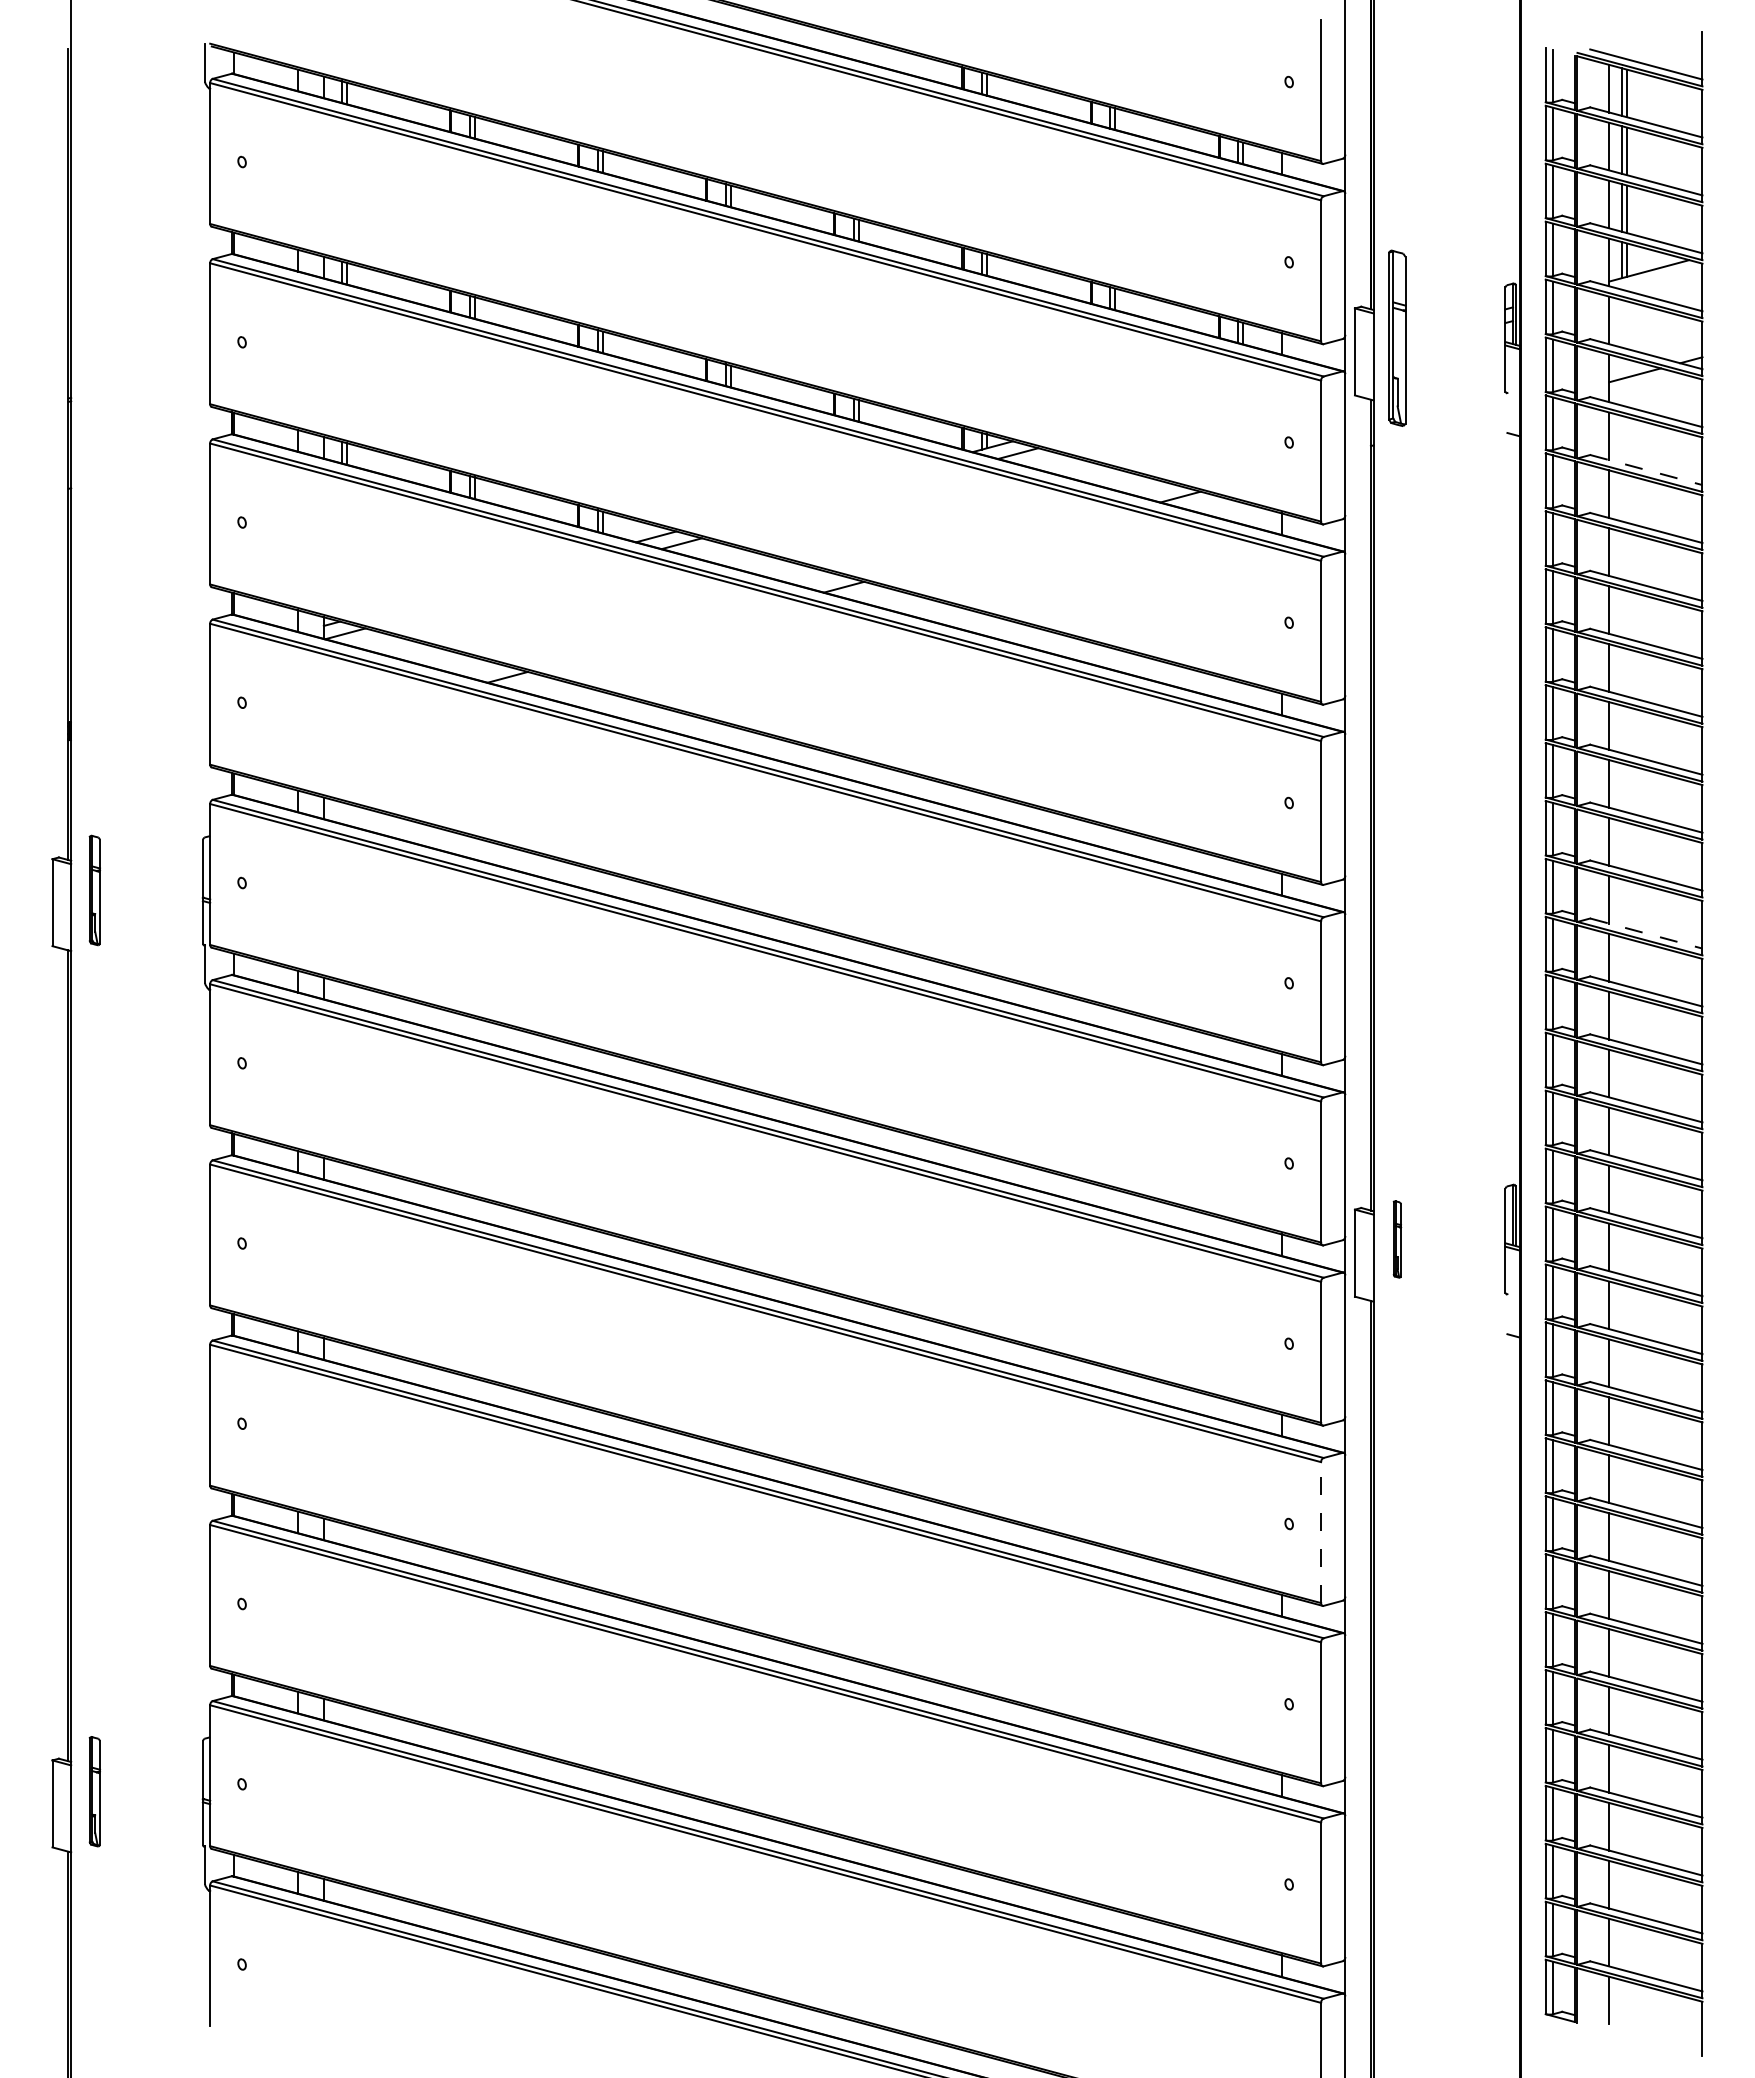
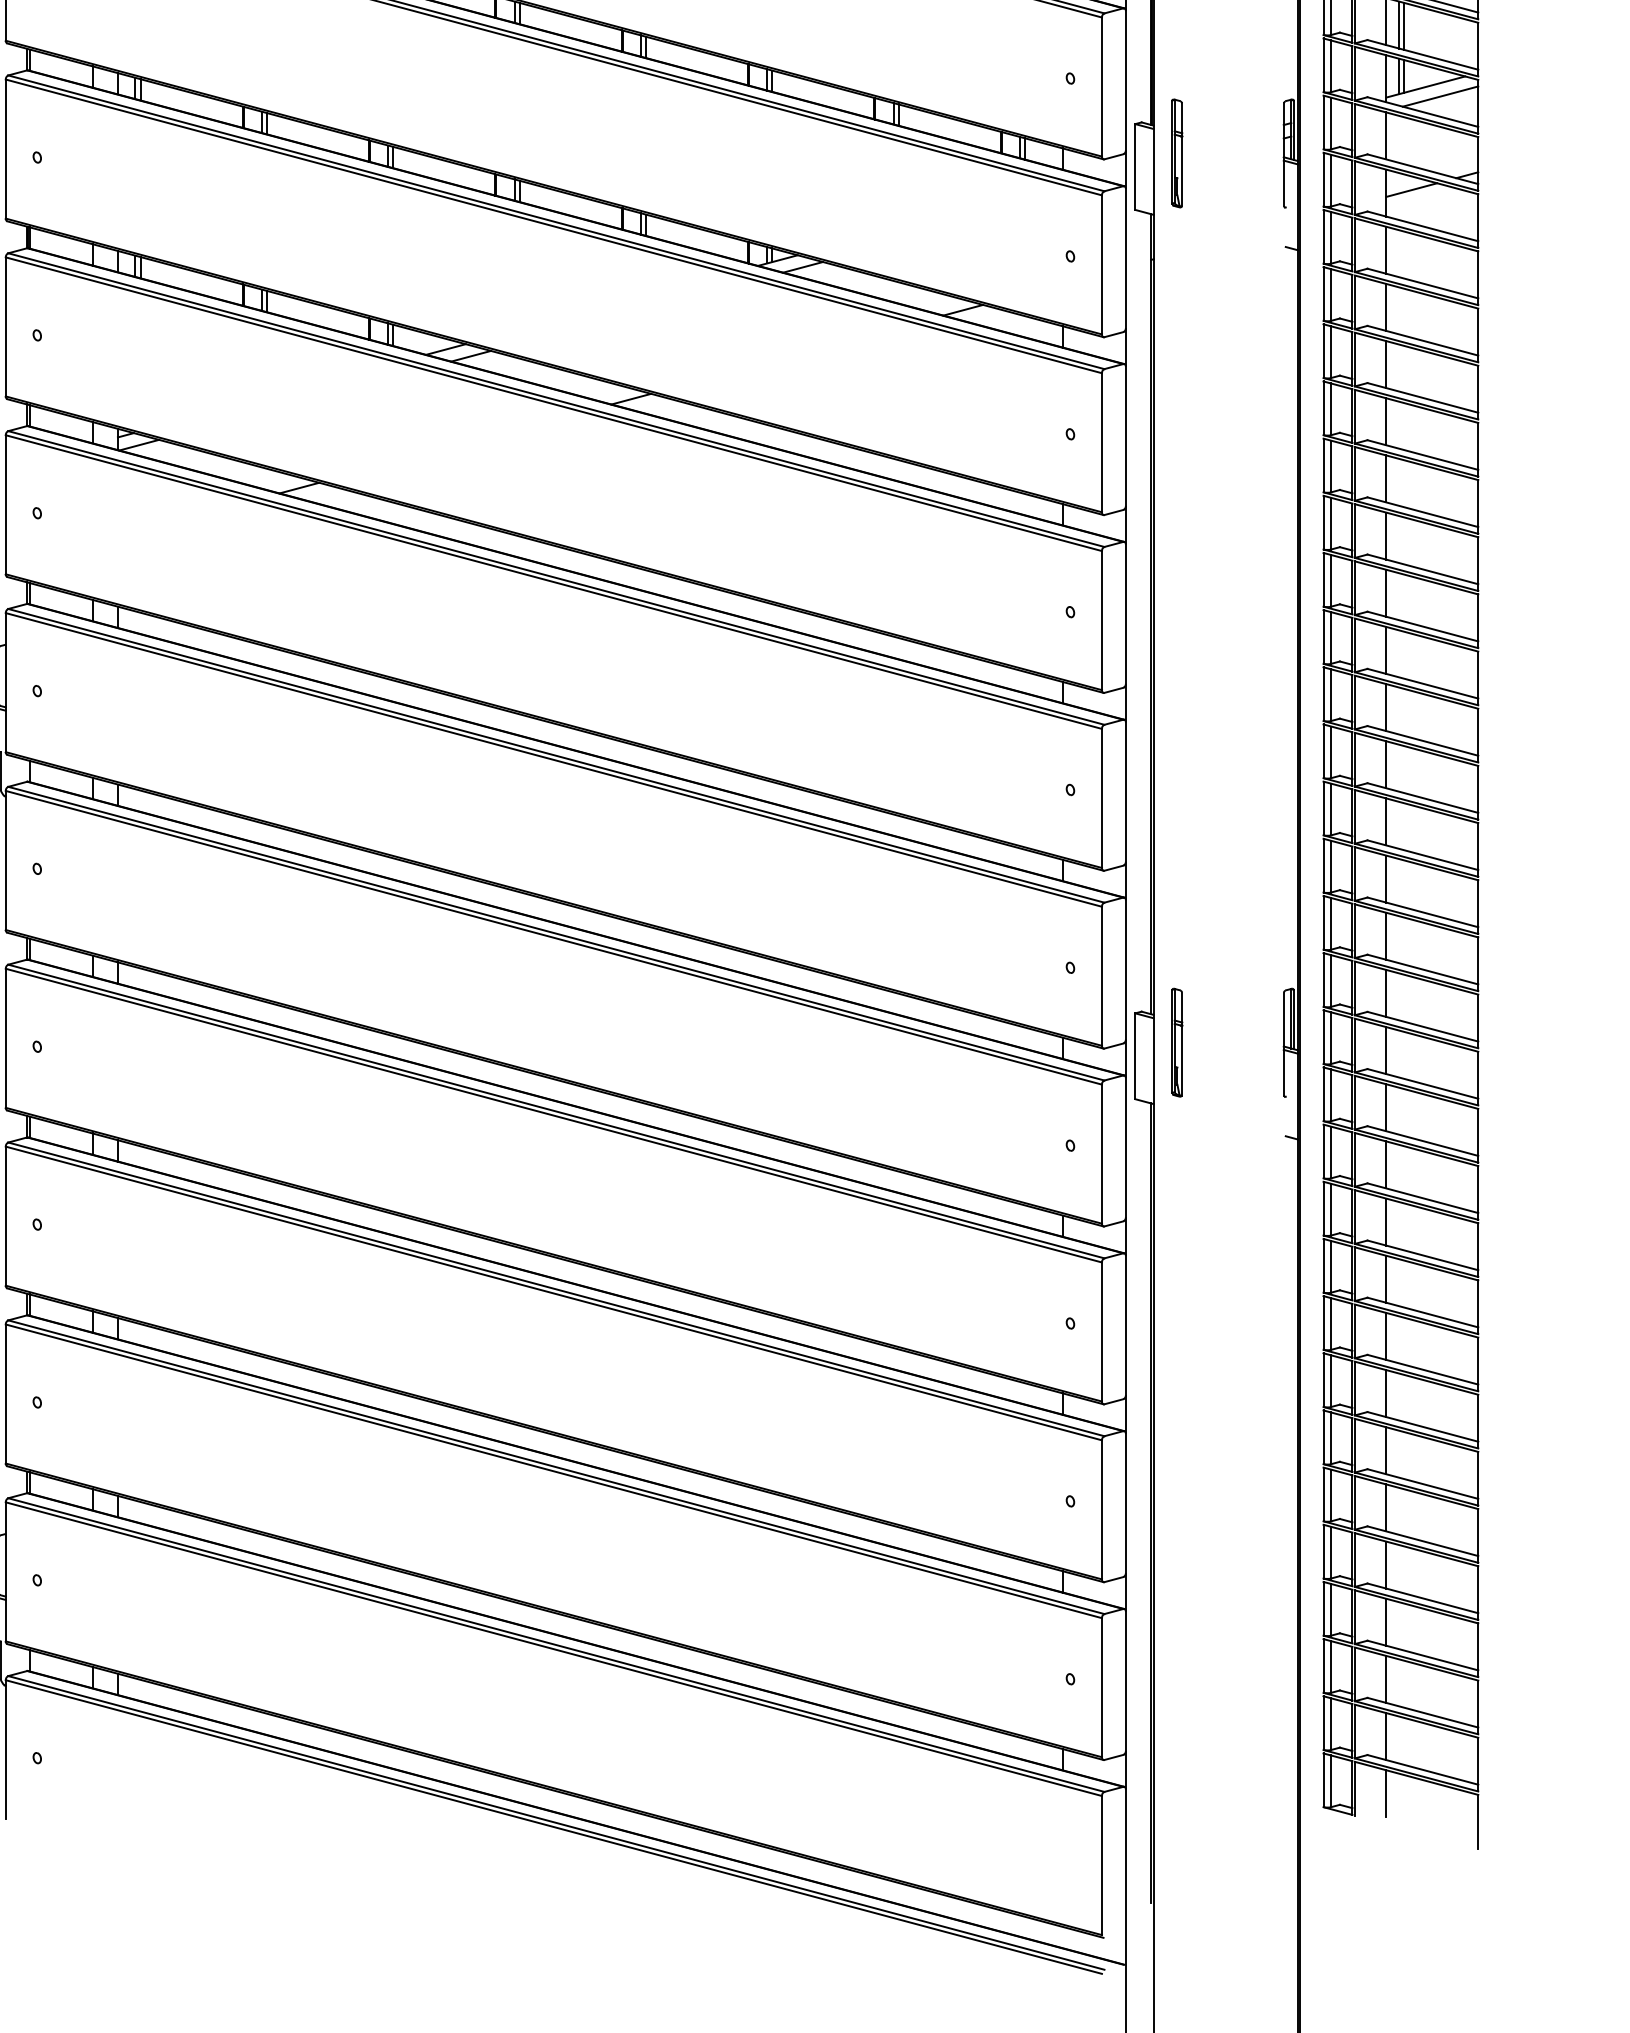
line: (1663, 280) -> (1439, 96), added
part: (1397, 337) -> (1177, 152), size x0.62
line: (1646, 470) -> (1423, 284), dashed -> solid
line: (1646, 933) -> (1423, 740), dashed -> solid
part: (1397, 1239) -> (1177, 1042), size x1.43
line: (1321, 1532) -> (1102, 1331), dashed -> solid

